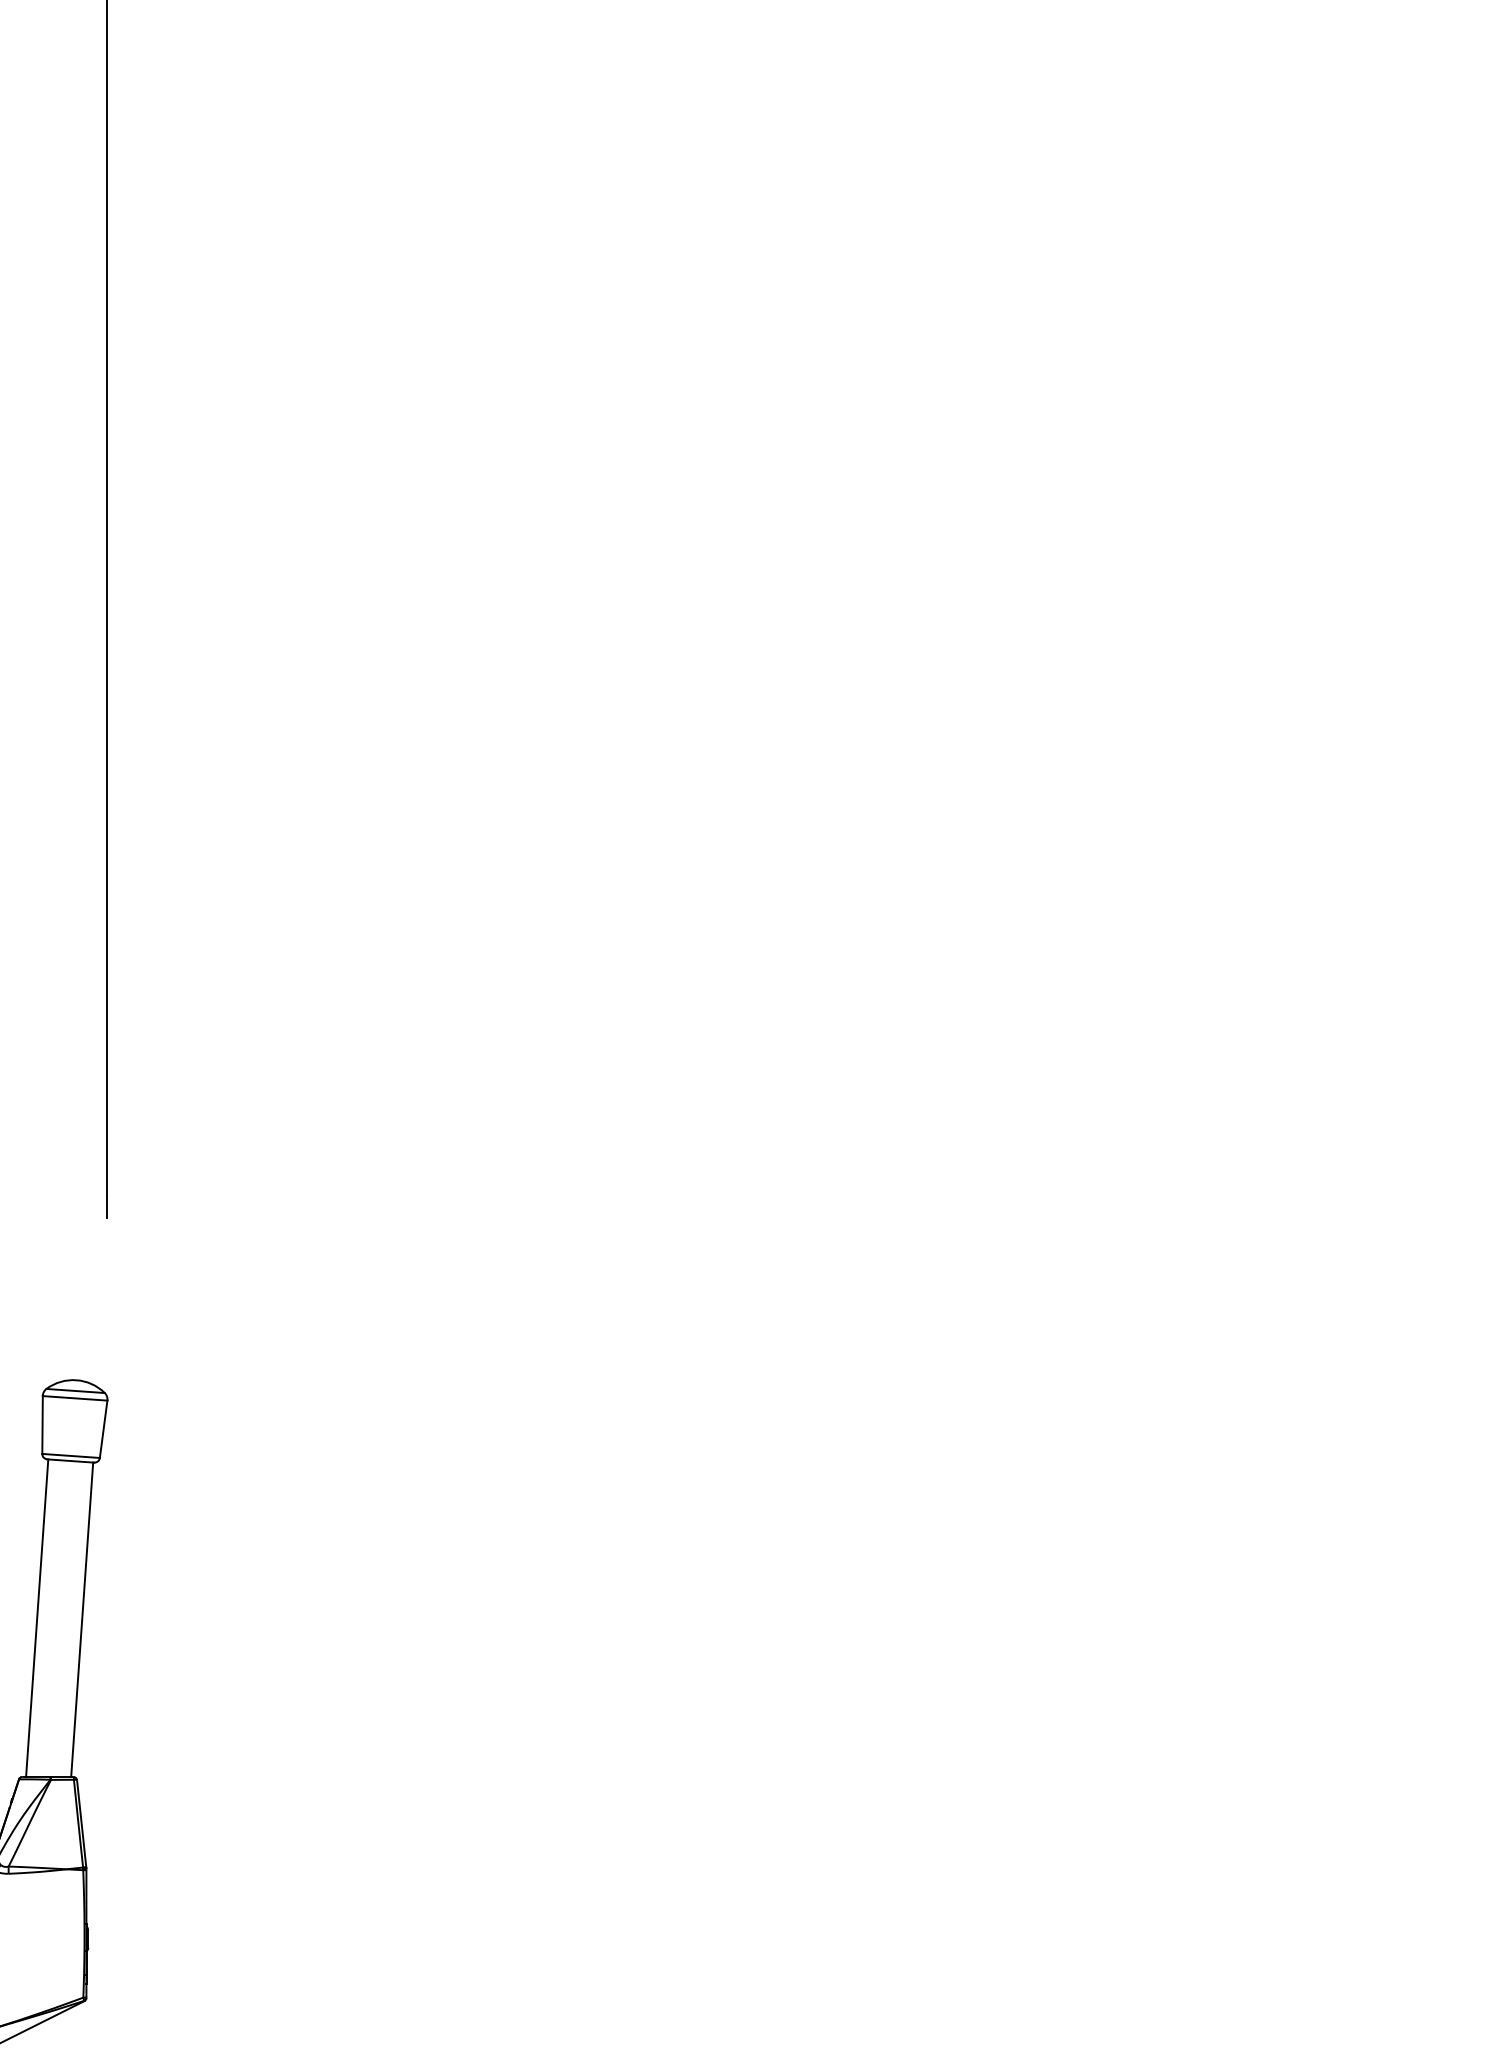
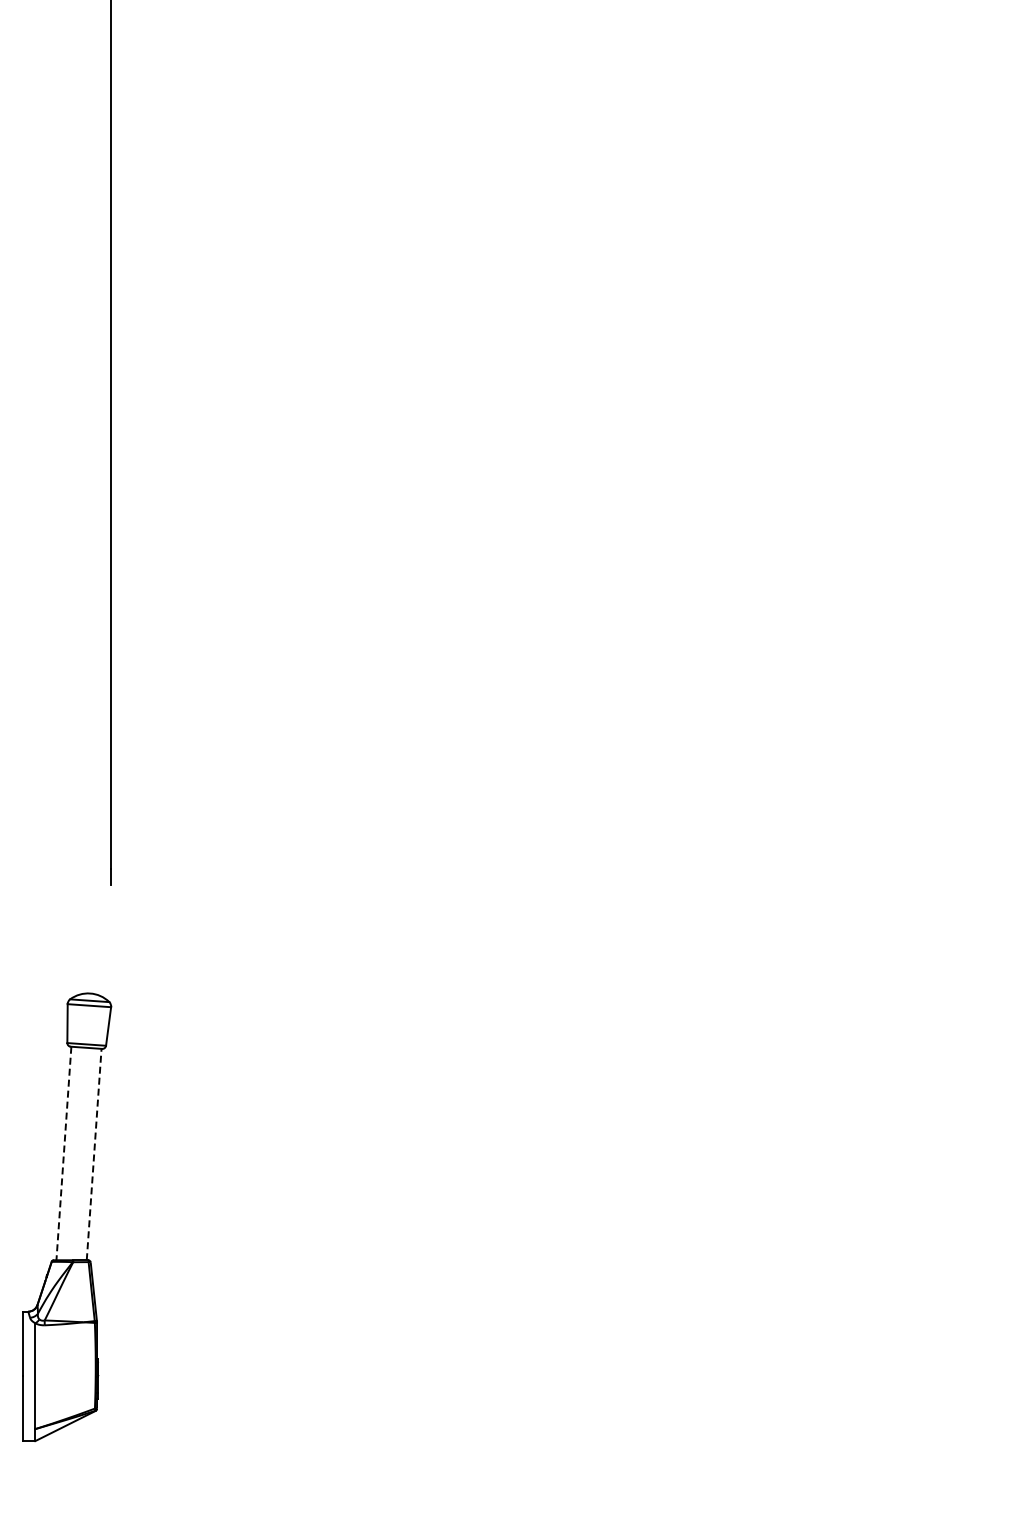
line: (36, 1618) -> (63, 1153), solid -> dashed
line: (82, 1619) -> (94, 1154), solid -> dashed

